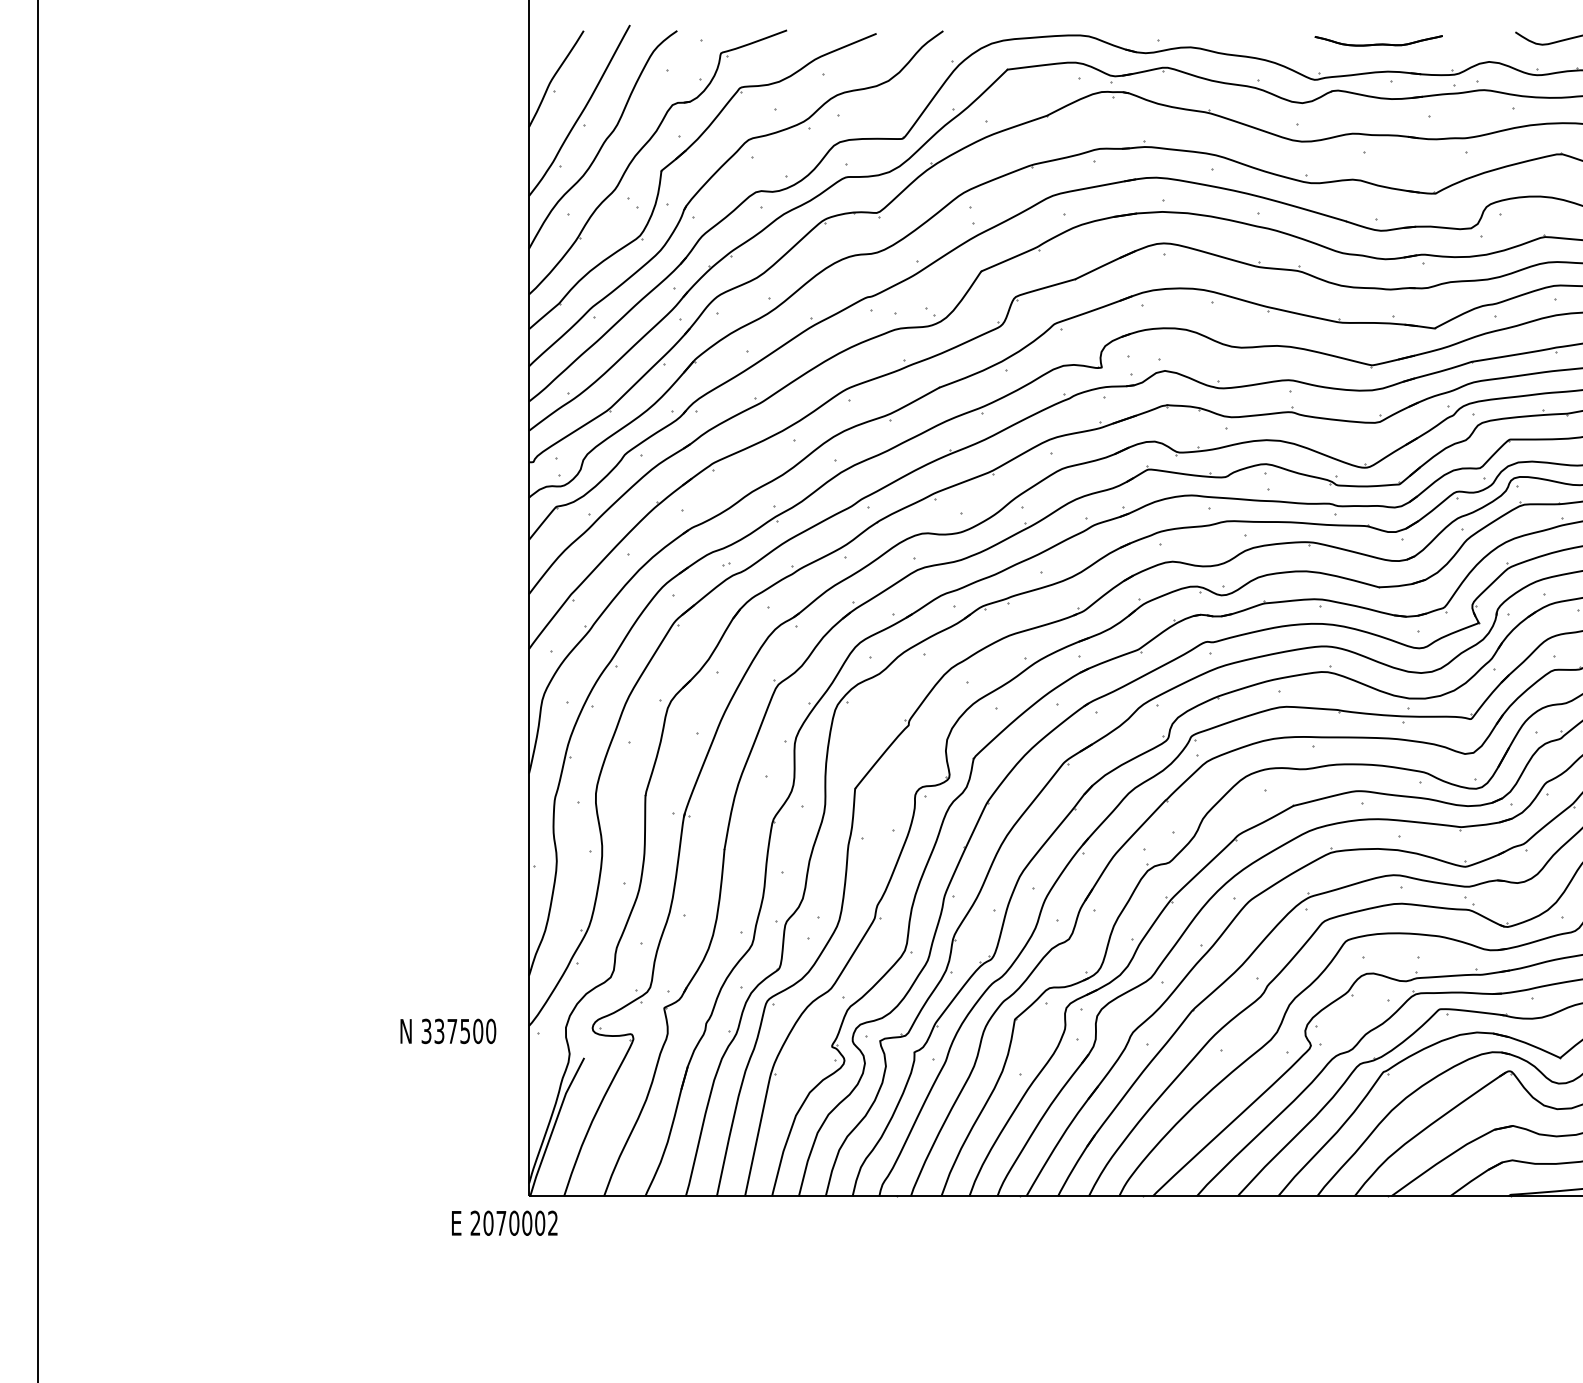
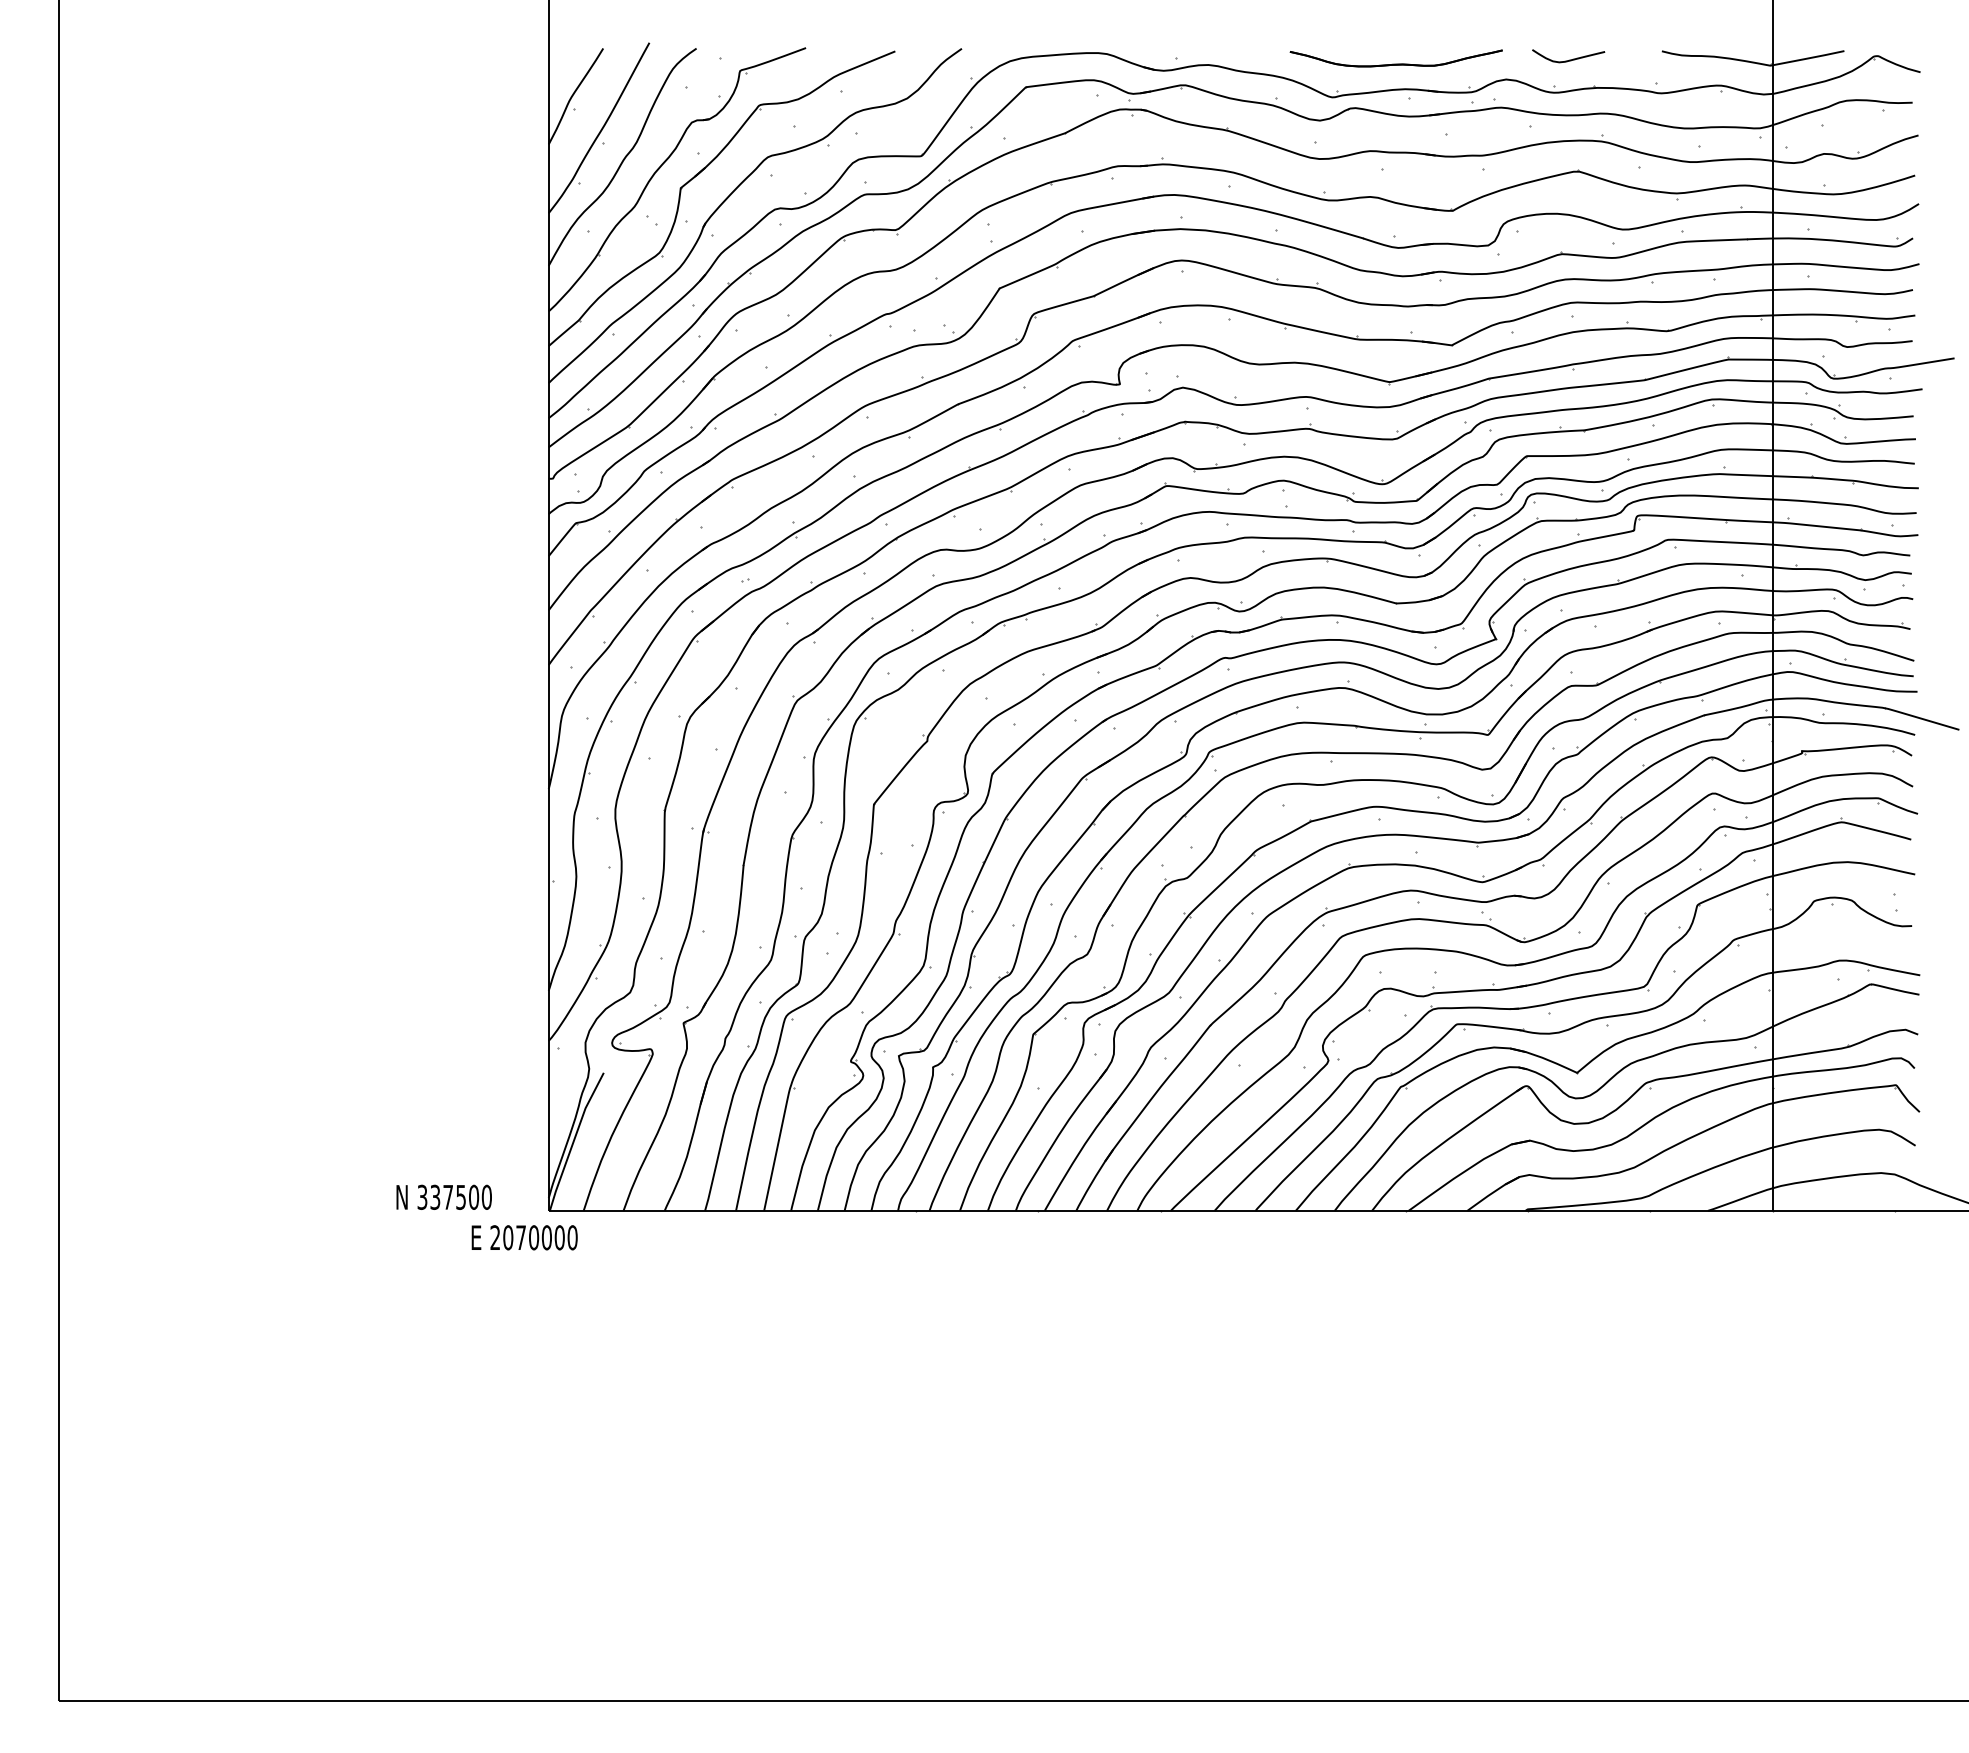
part: (1378, 40) -> (1395, 58), size x1.67
text: (447, 1030) -> (443, 1196), moved
text: (552, 1223) -> (572, 1237), 2070002 -> 2070000

